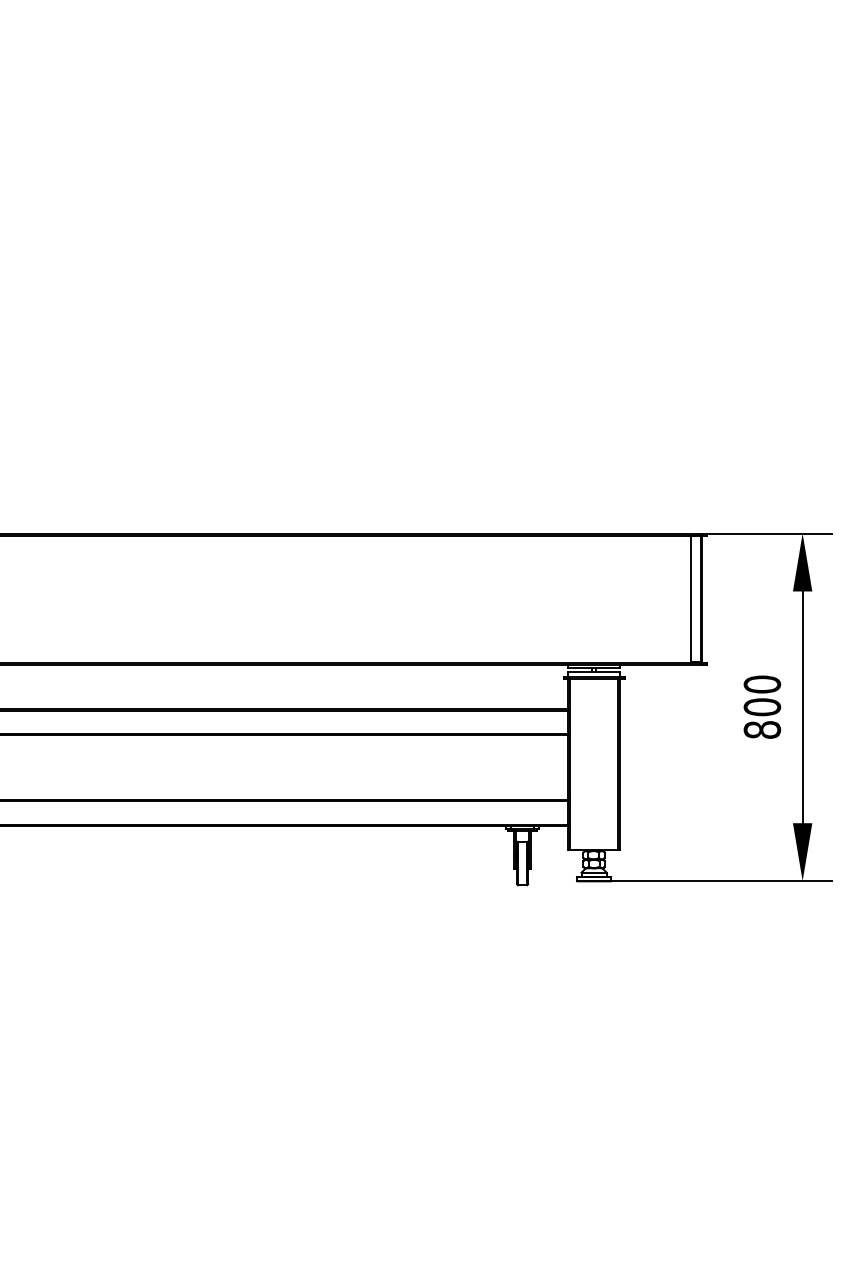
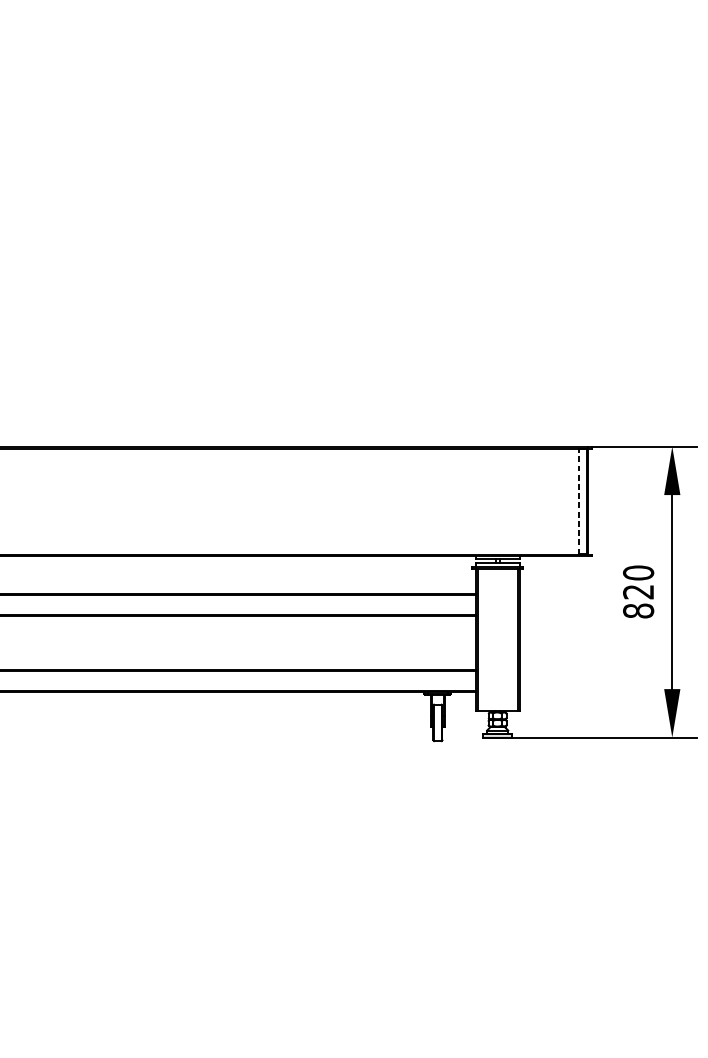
line: (691, 599) -> (579, 501), solid -> dashed
text: (762, 707) -> (638, 592), 800 -> 820

